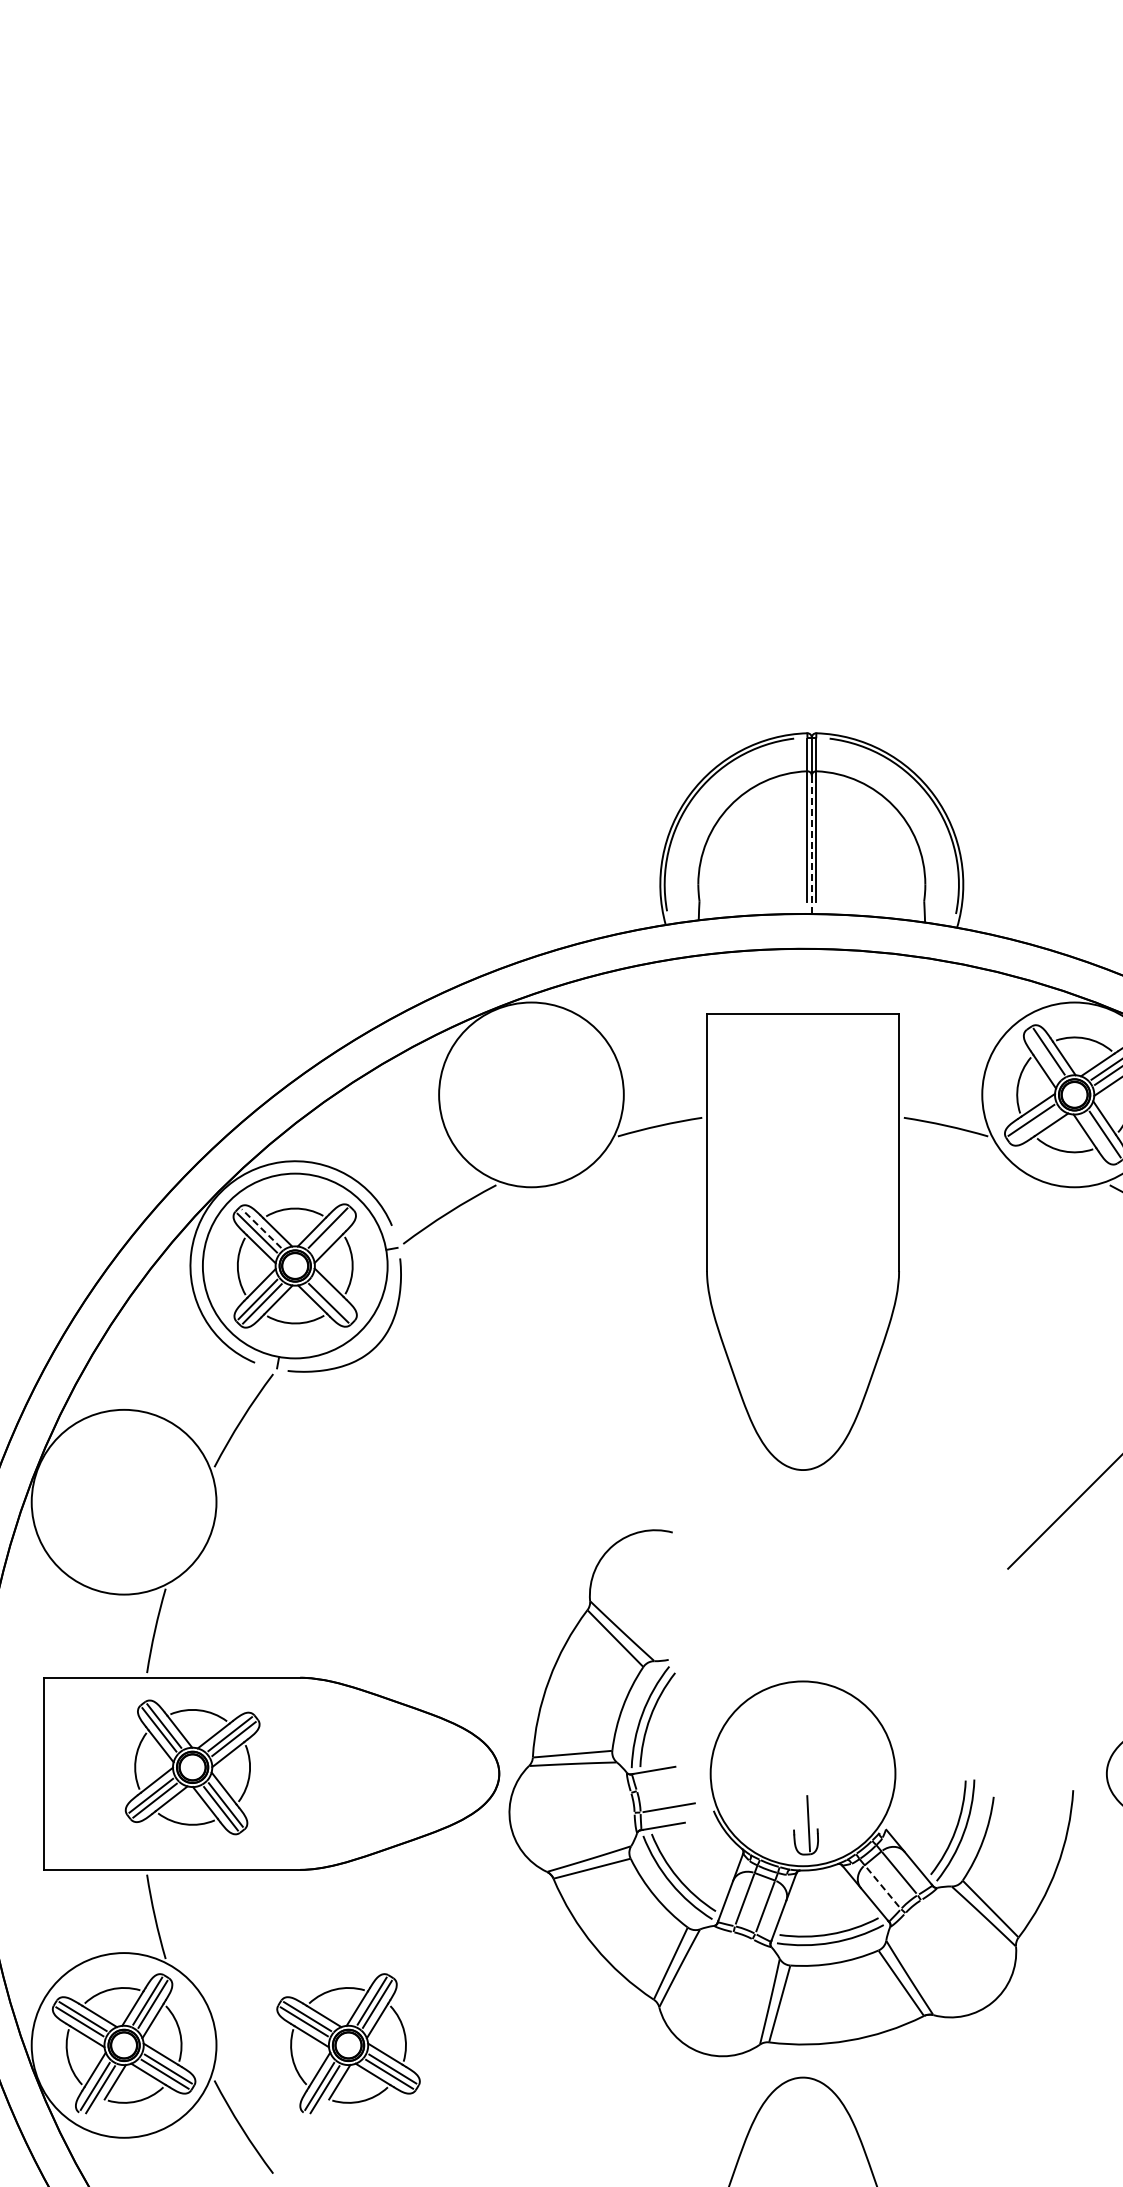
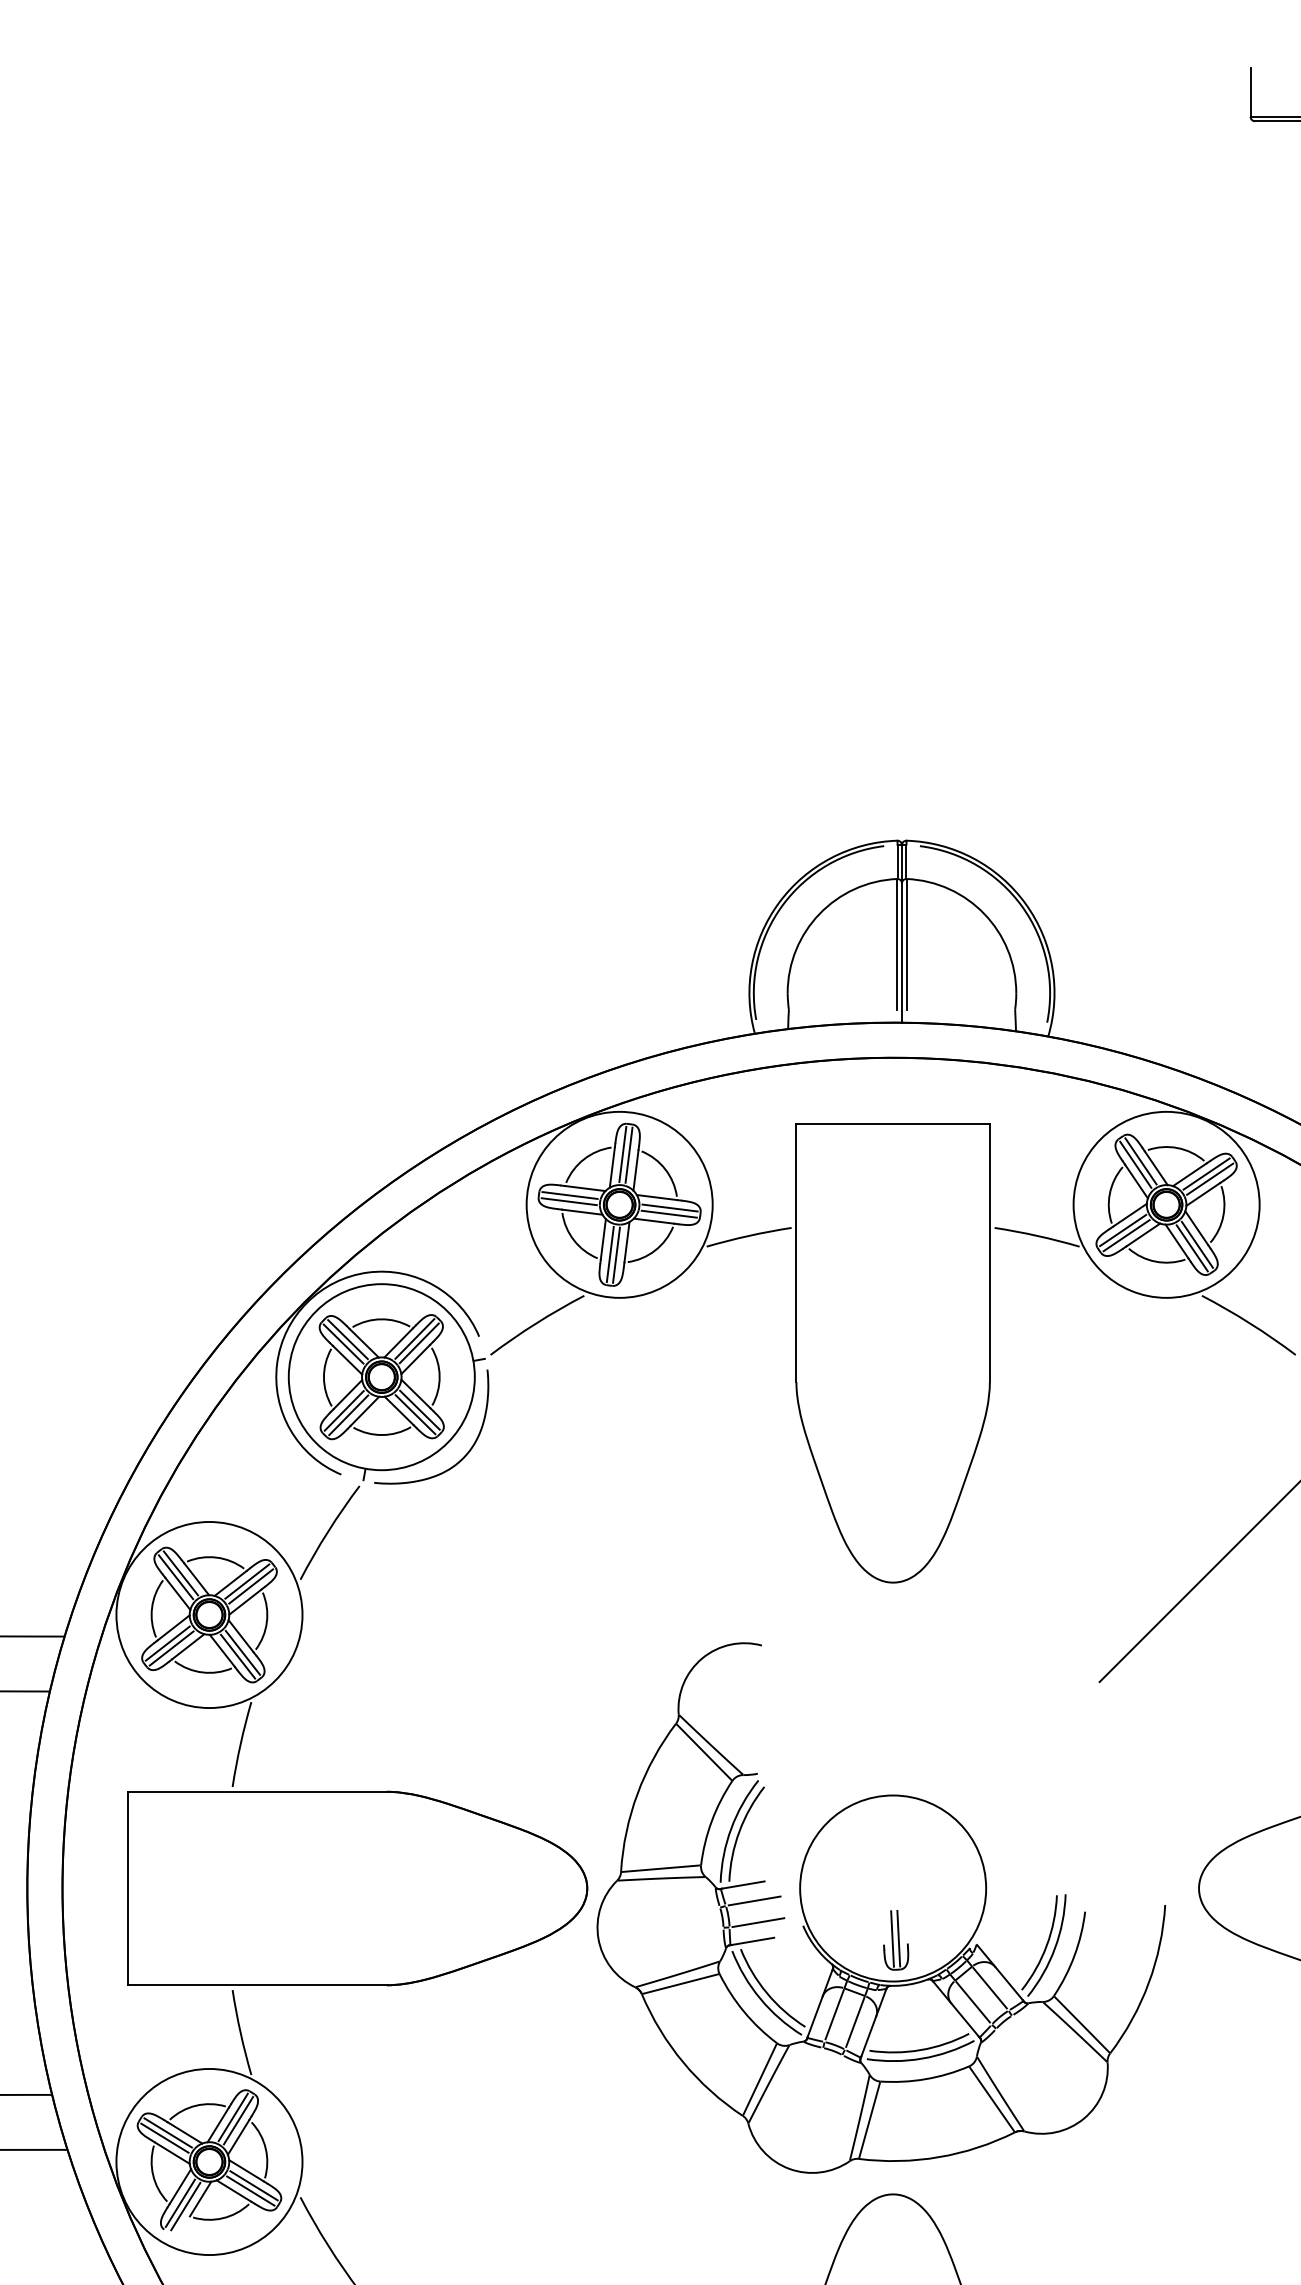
line: (811, 845) -> (901, 953), dashed -> solid
line: (1043, 1054) -> (1135, 1164), added
part: (531, 1094) -> (619, 1204), added
line: (1034, 1125) -> (1126, 1235), added
line: (1099, 1138) -> (1191, 1248), added
line: (262, 1228) -> (348, 1339), dashed -> solid
line: (331, 1232) -> (418, 1343), added
line: (332, 1298) -> (419, 1409), added
part: (192, 1766) -> (209, 1614), moved
line: (665, 1785) -> (754, 1900), added
line: (802, 1823) -> (892, 1938), added
line: (881, 1886) -> (972, 2001), dashed -> solid
part: (348, 2043) -> (435, 2160), removed

